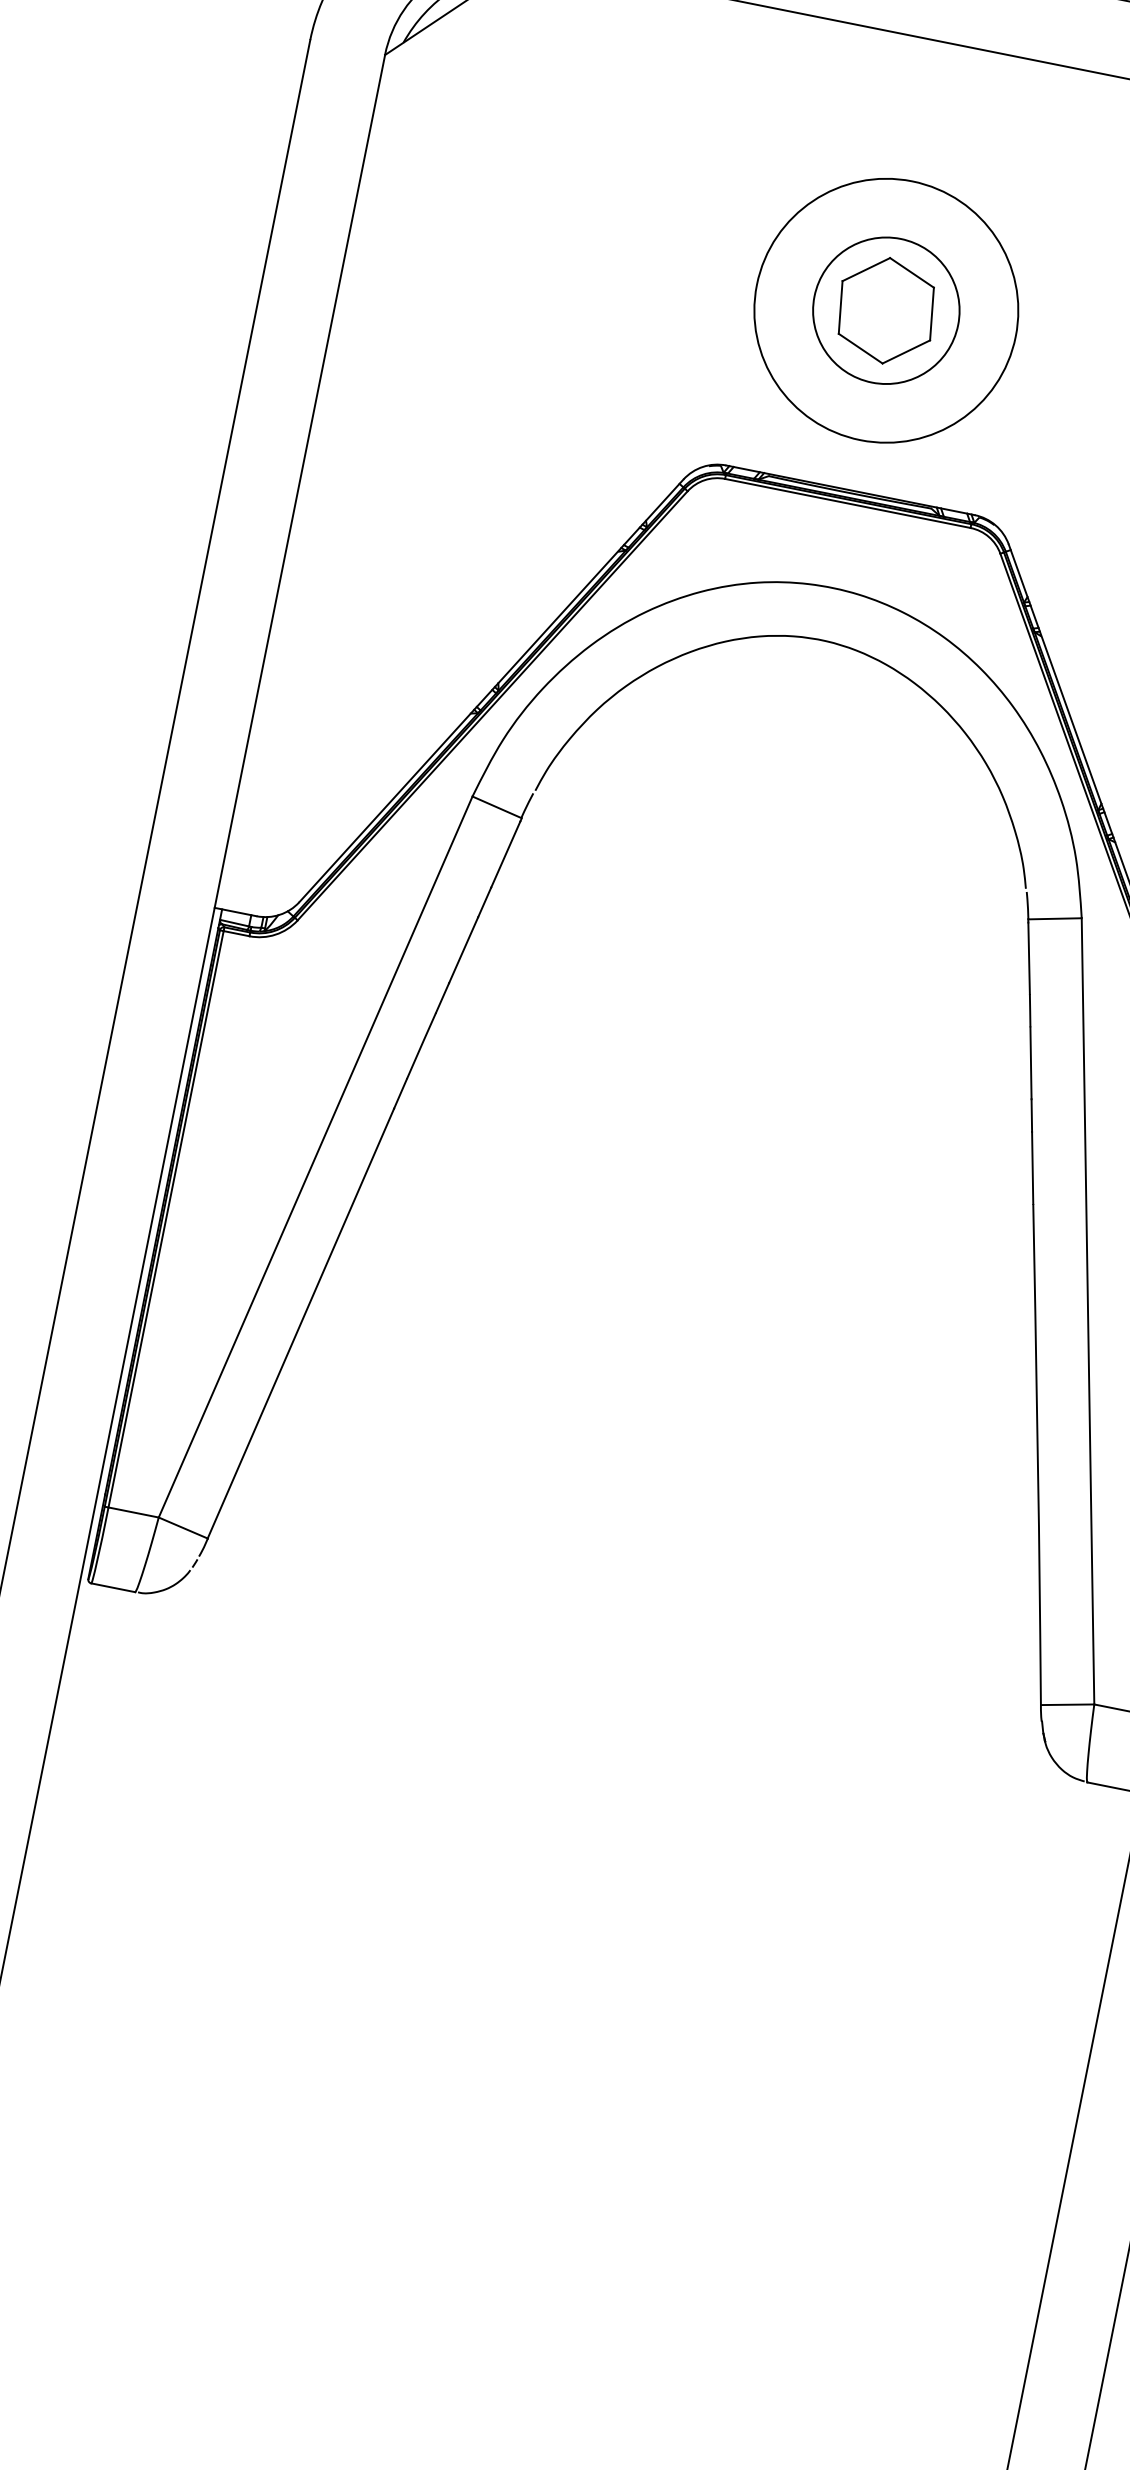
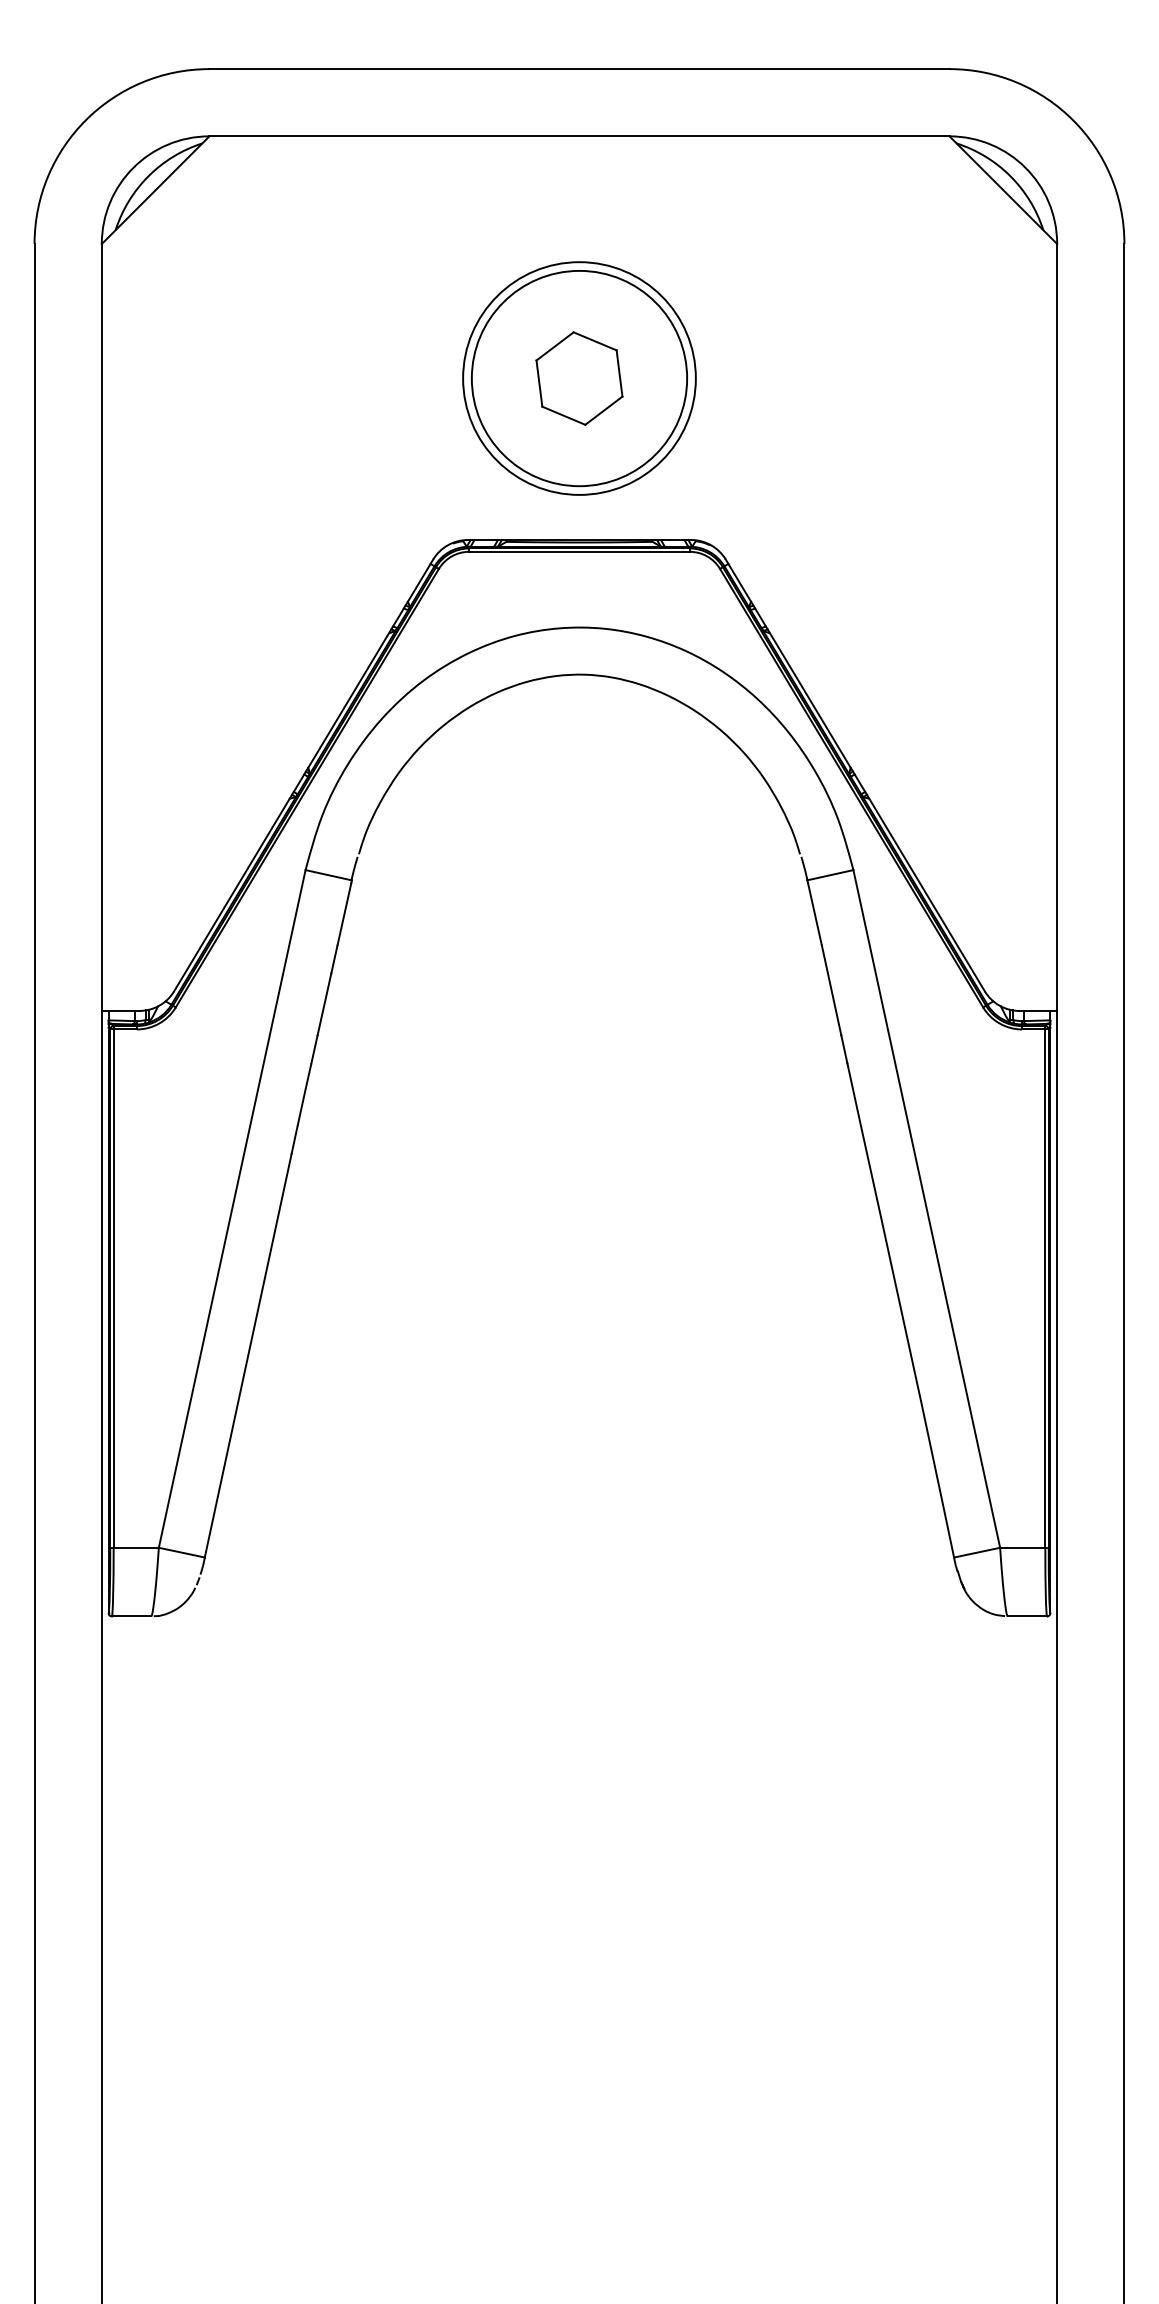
circle: (886, 310) -> (579, 378), size x1.67

